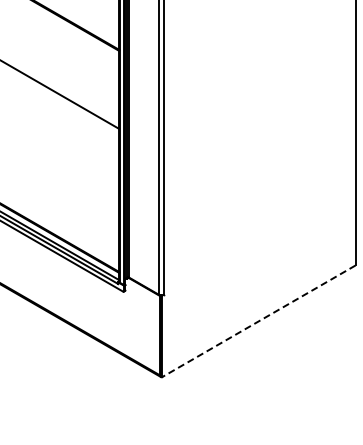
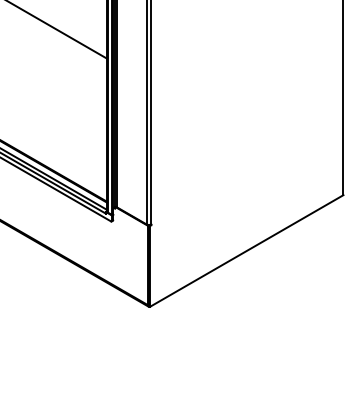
line: (258, 321) -> (246, 251), dashed -> solid

